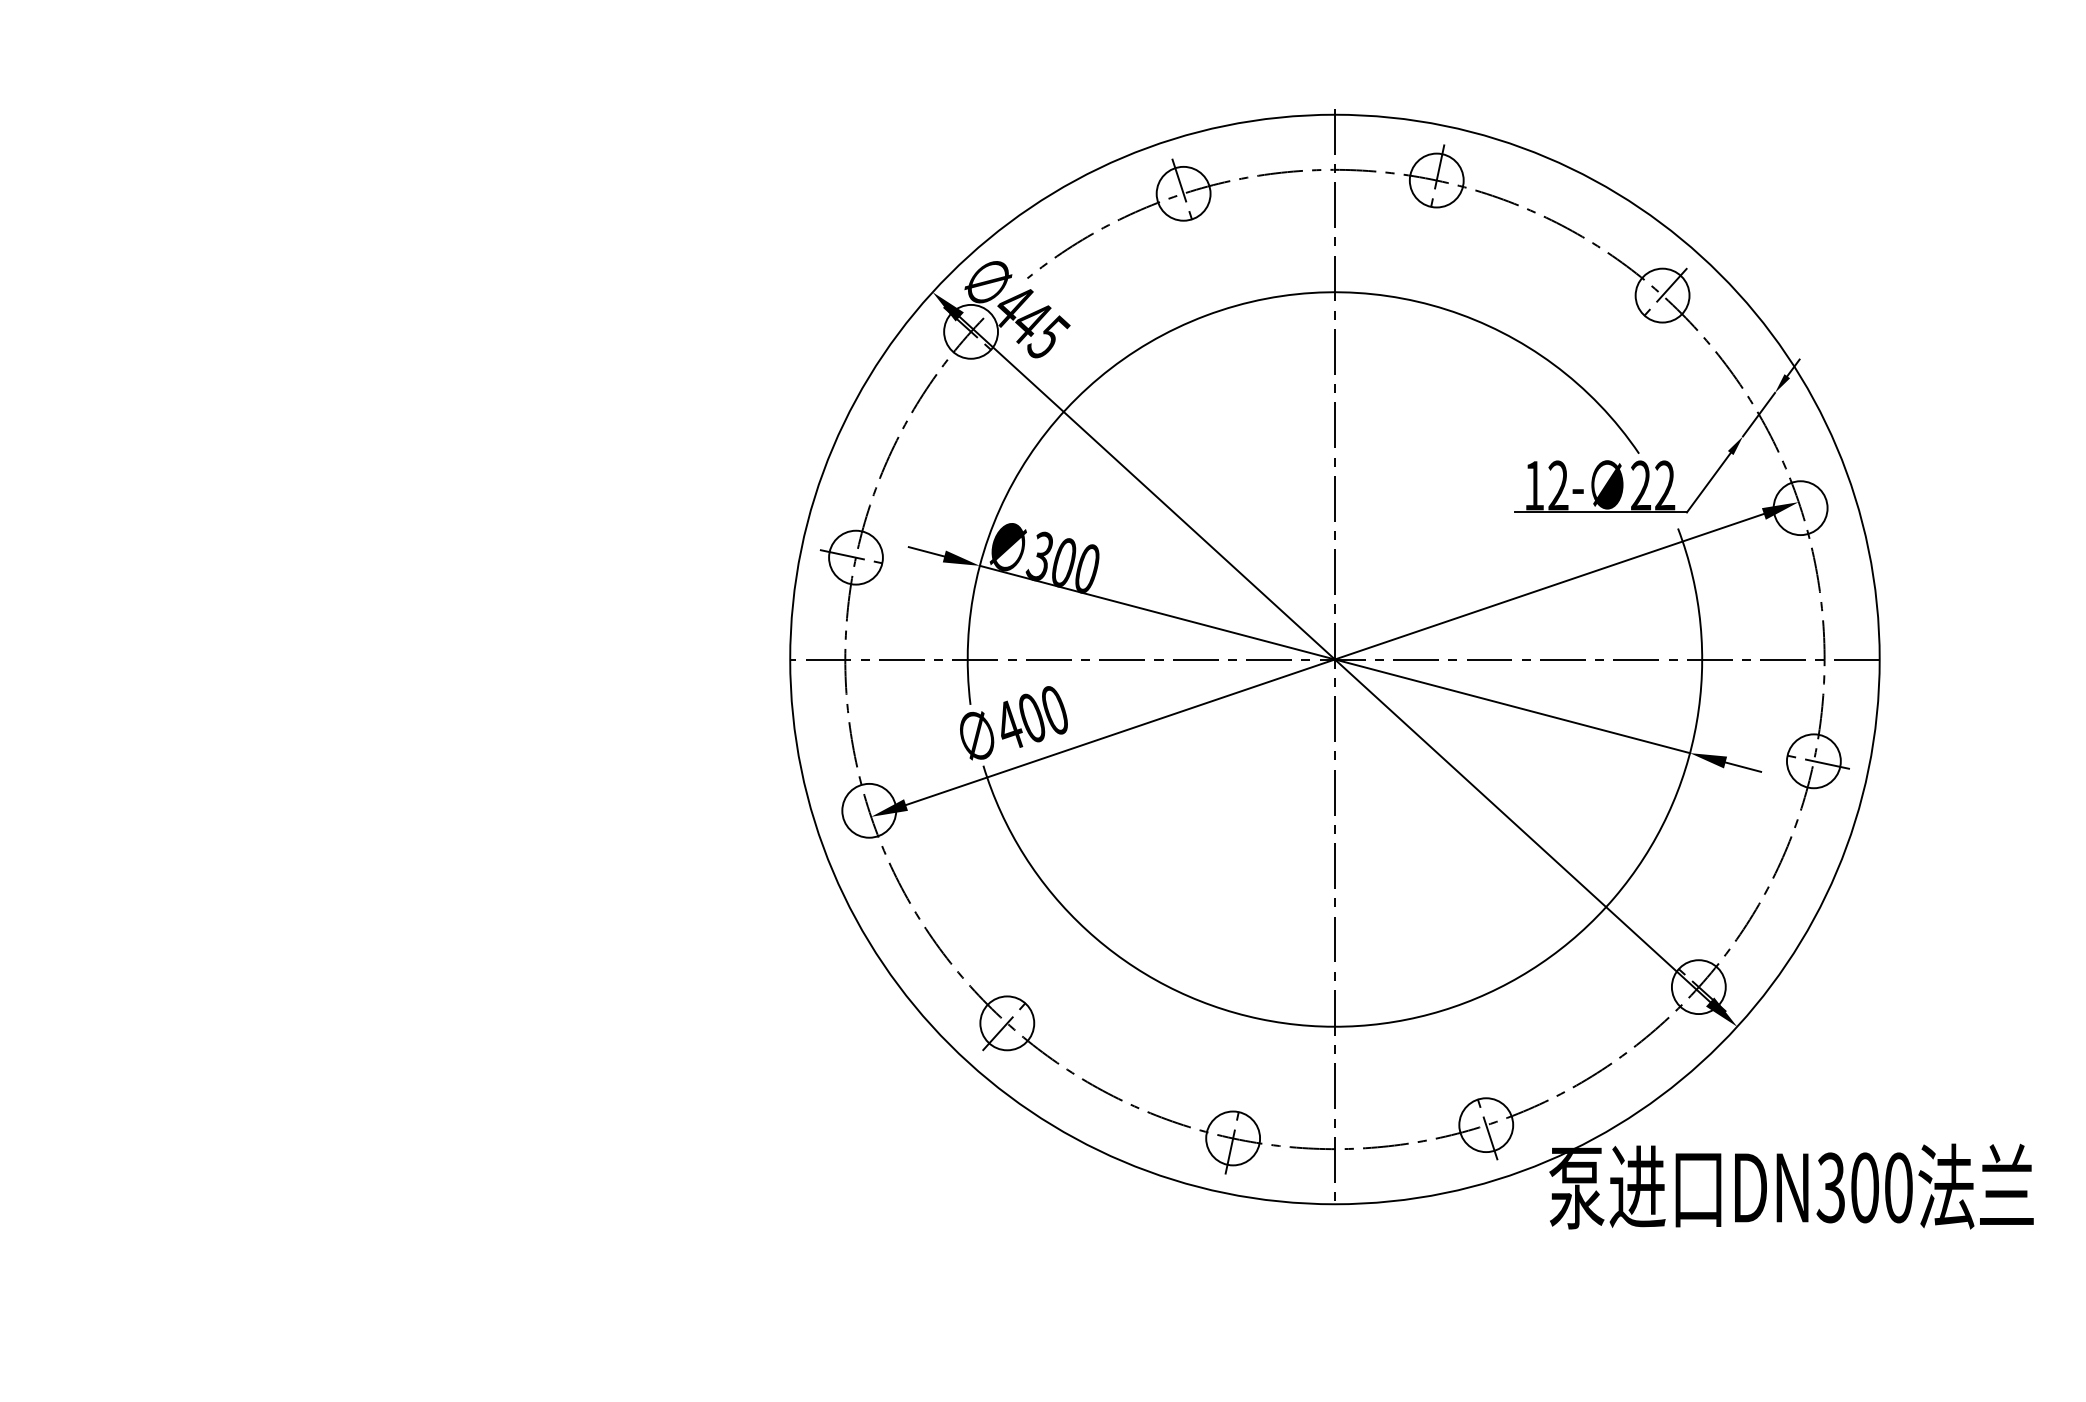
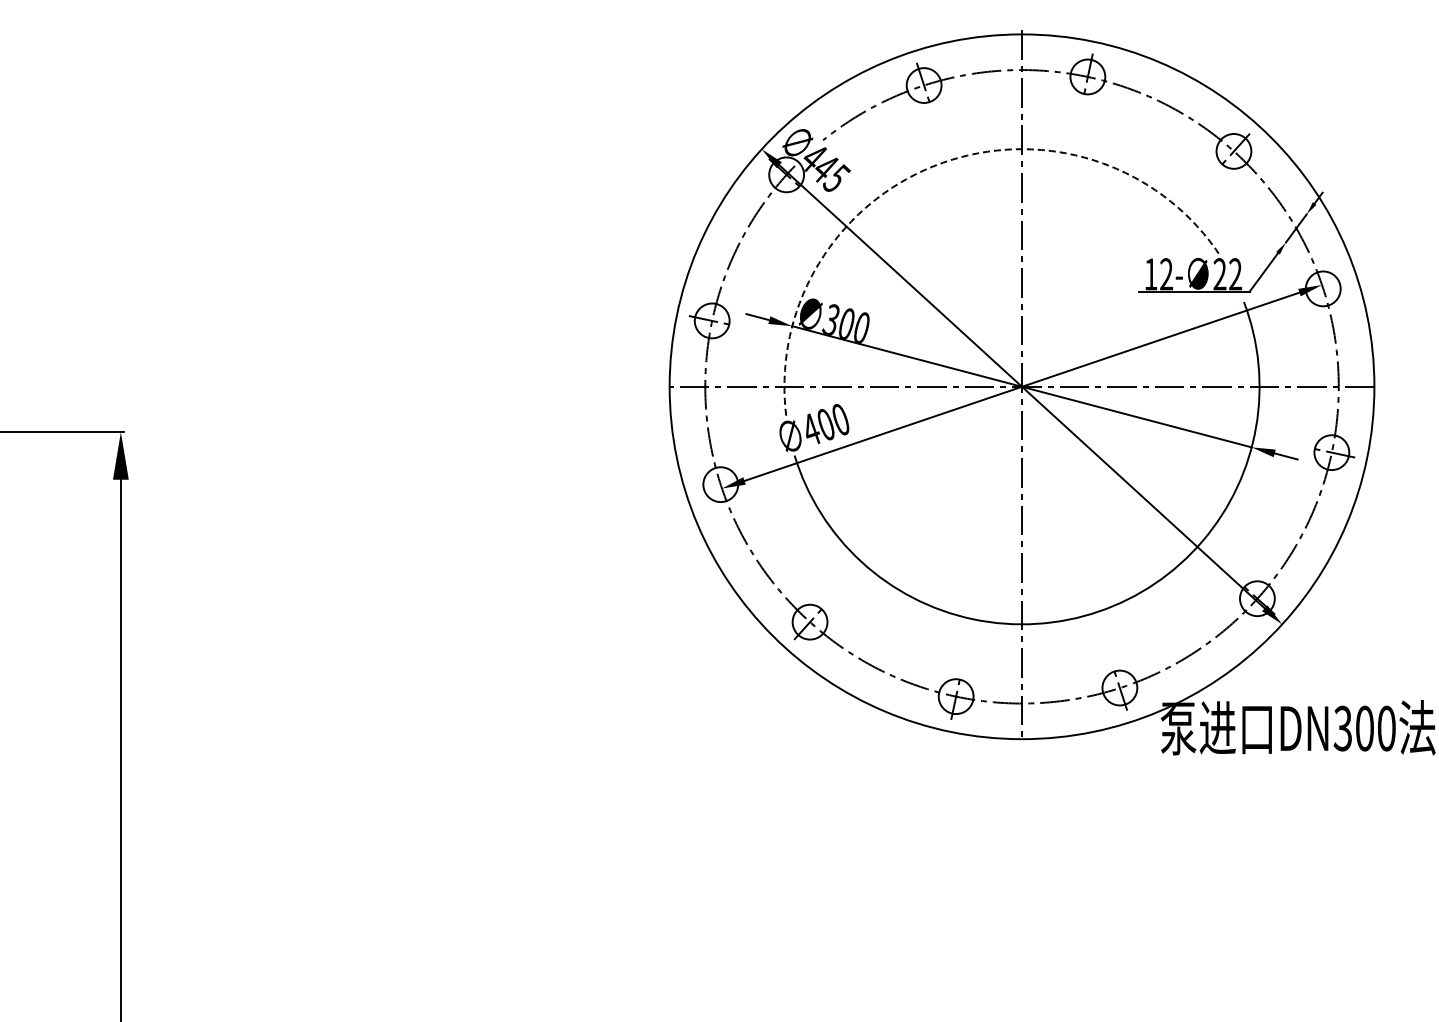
arc: (1205, 315) -> (938, 164), solid -> dashed

